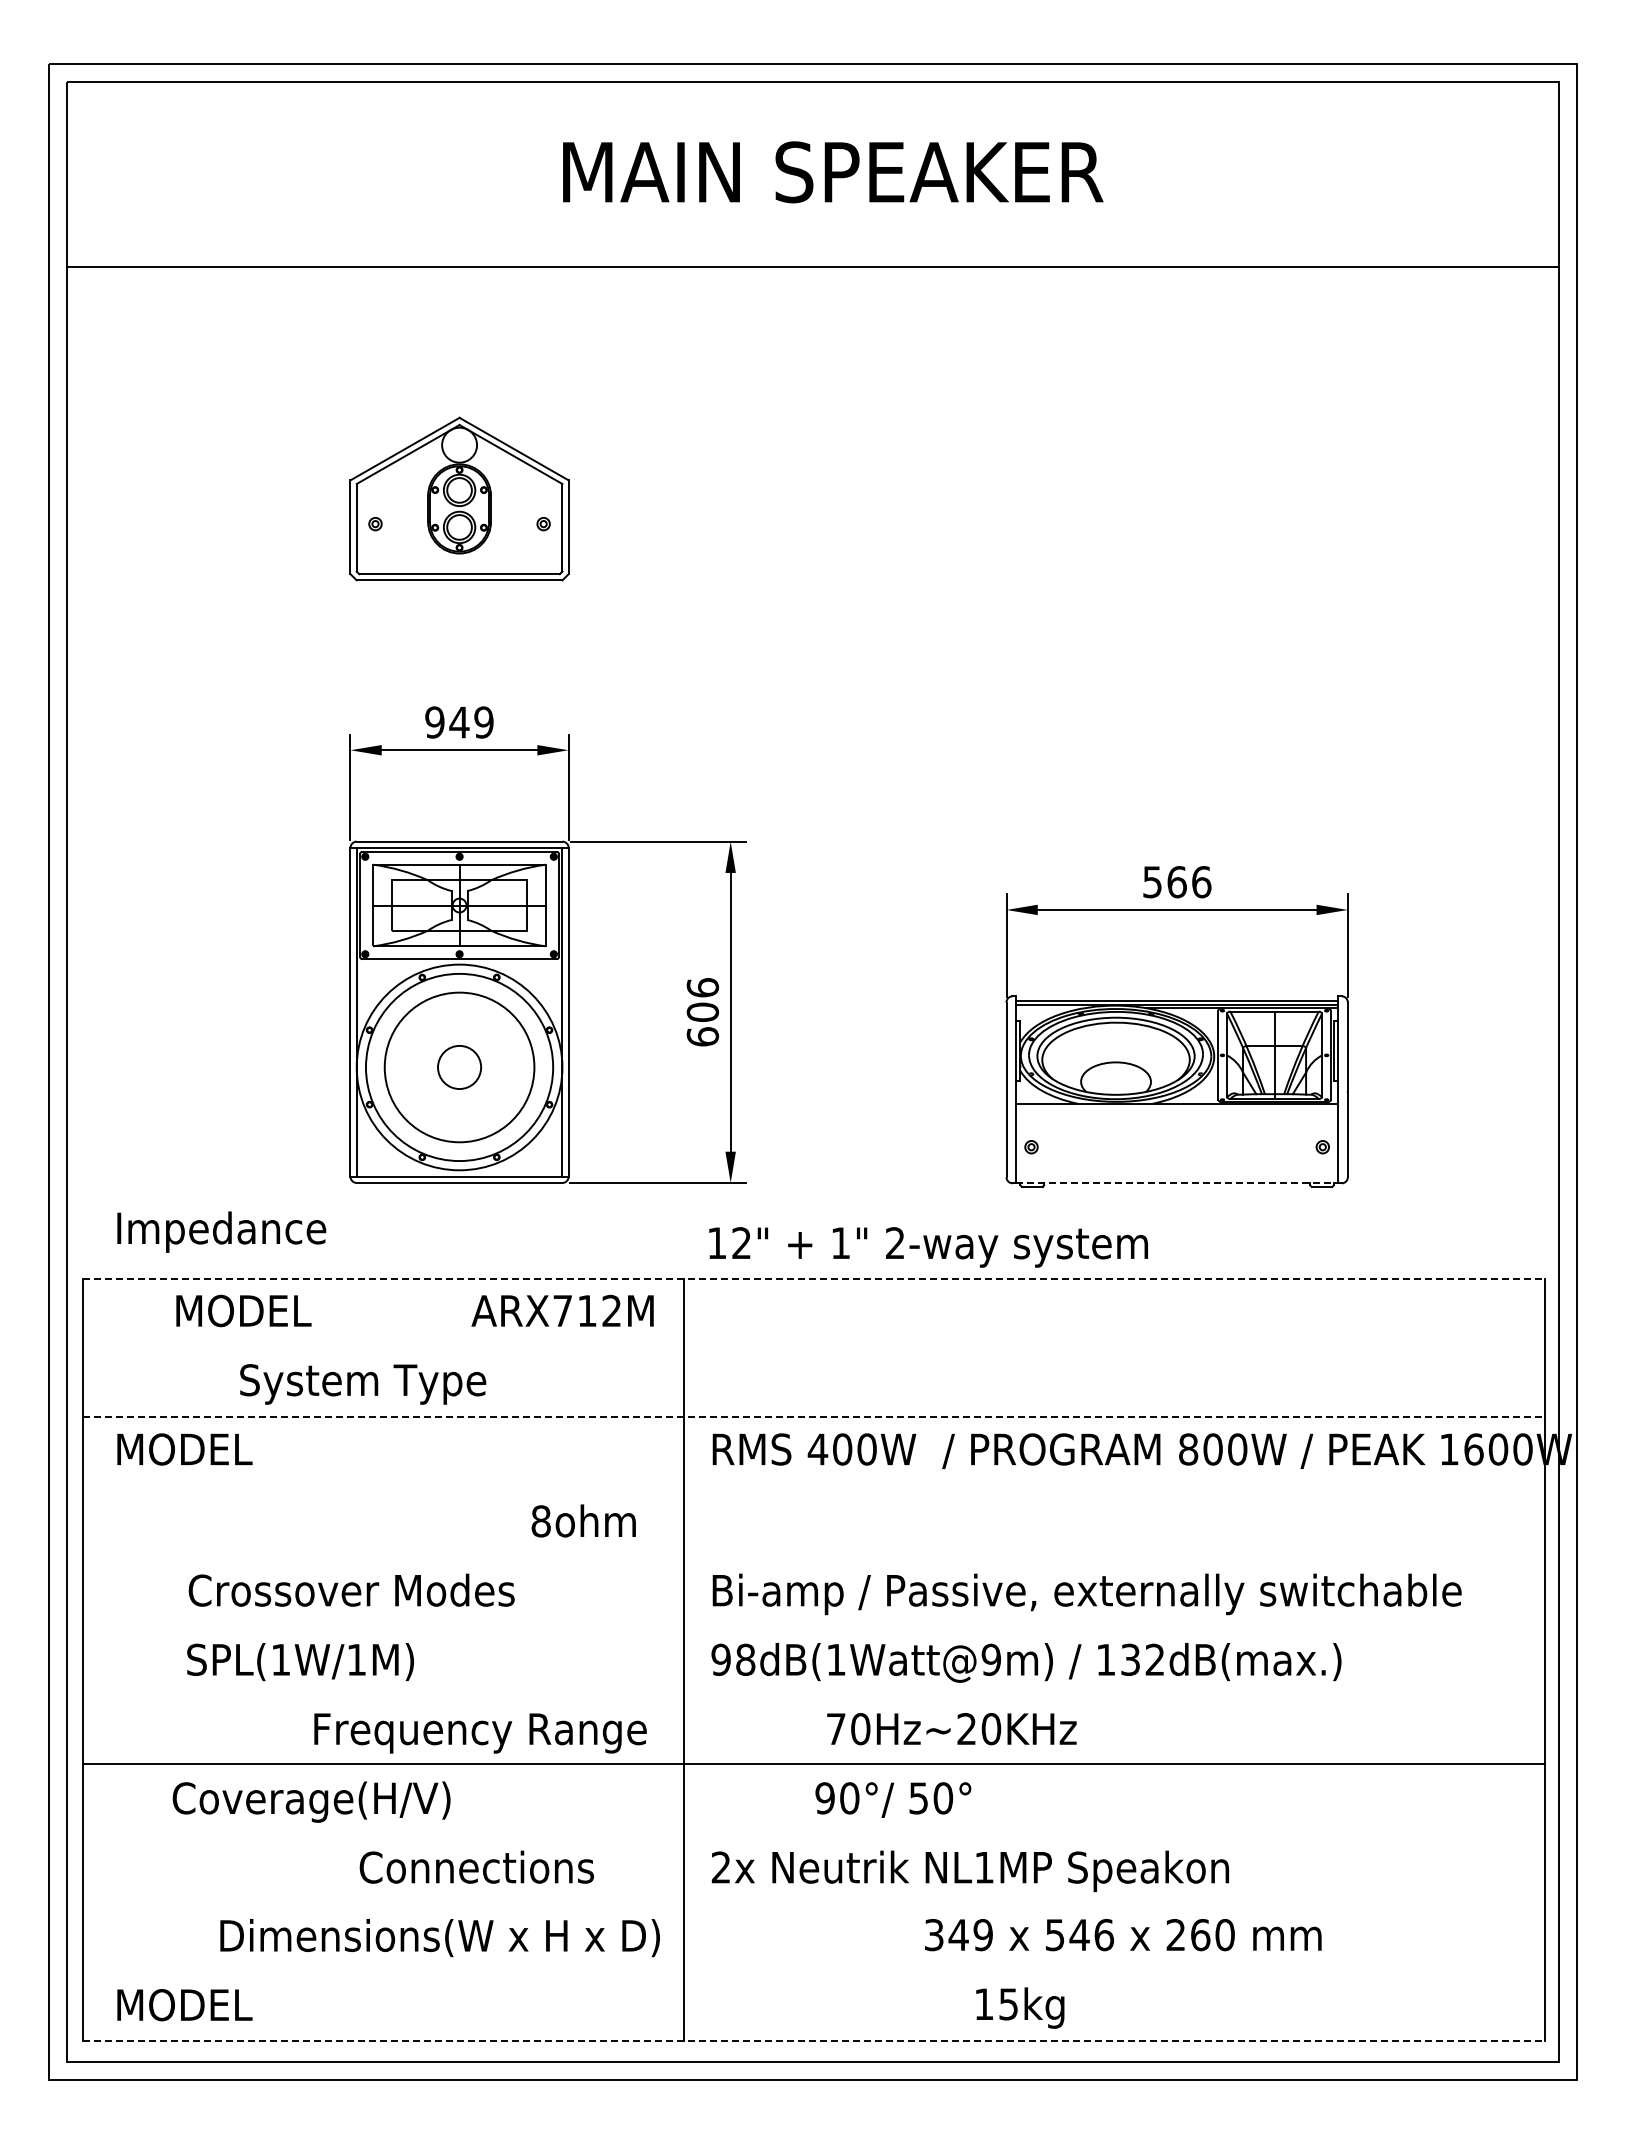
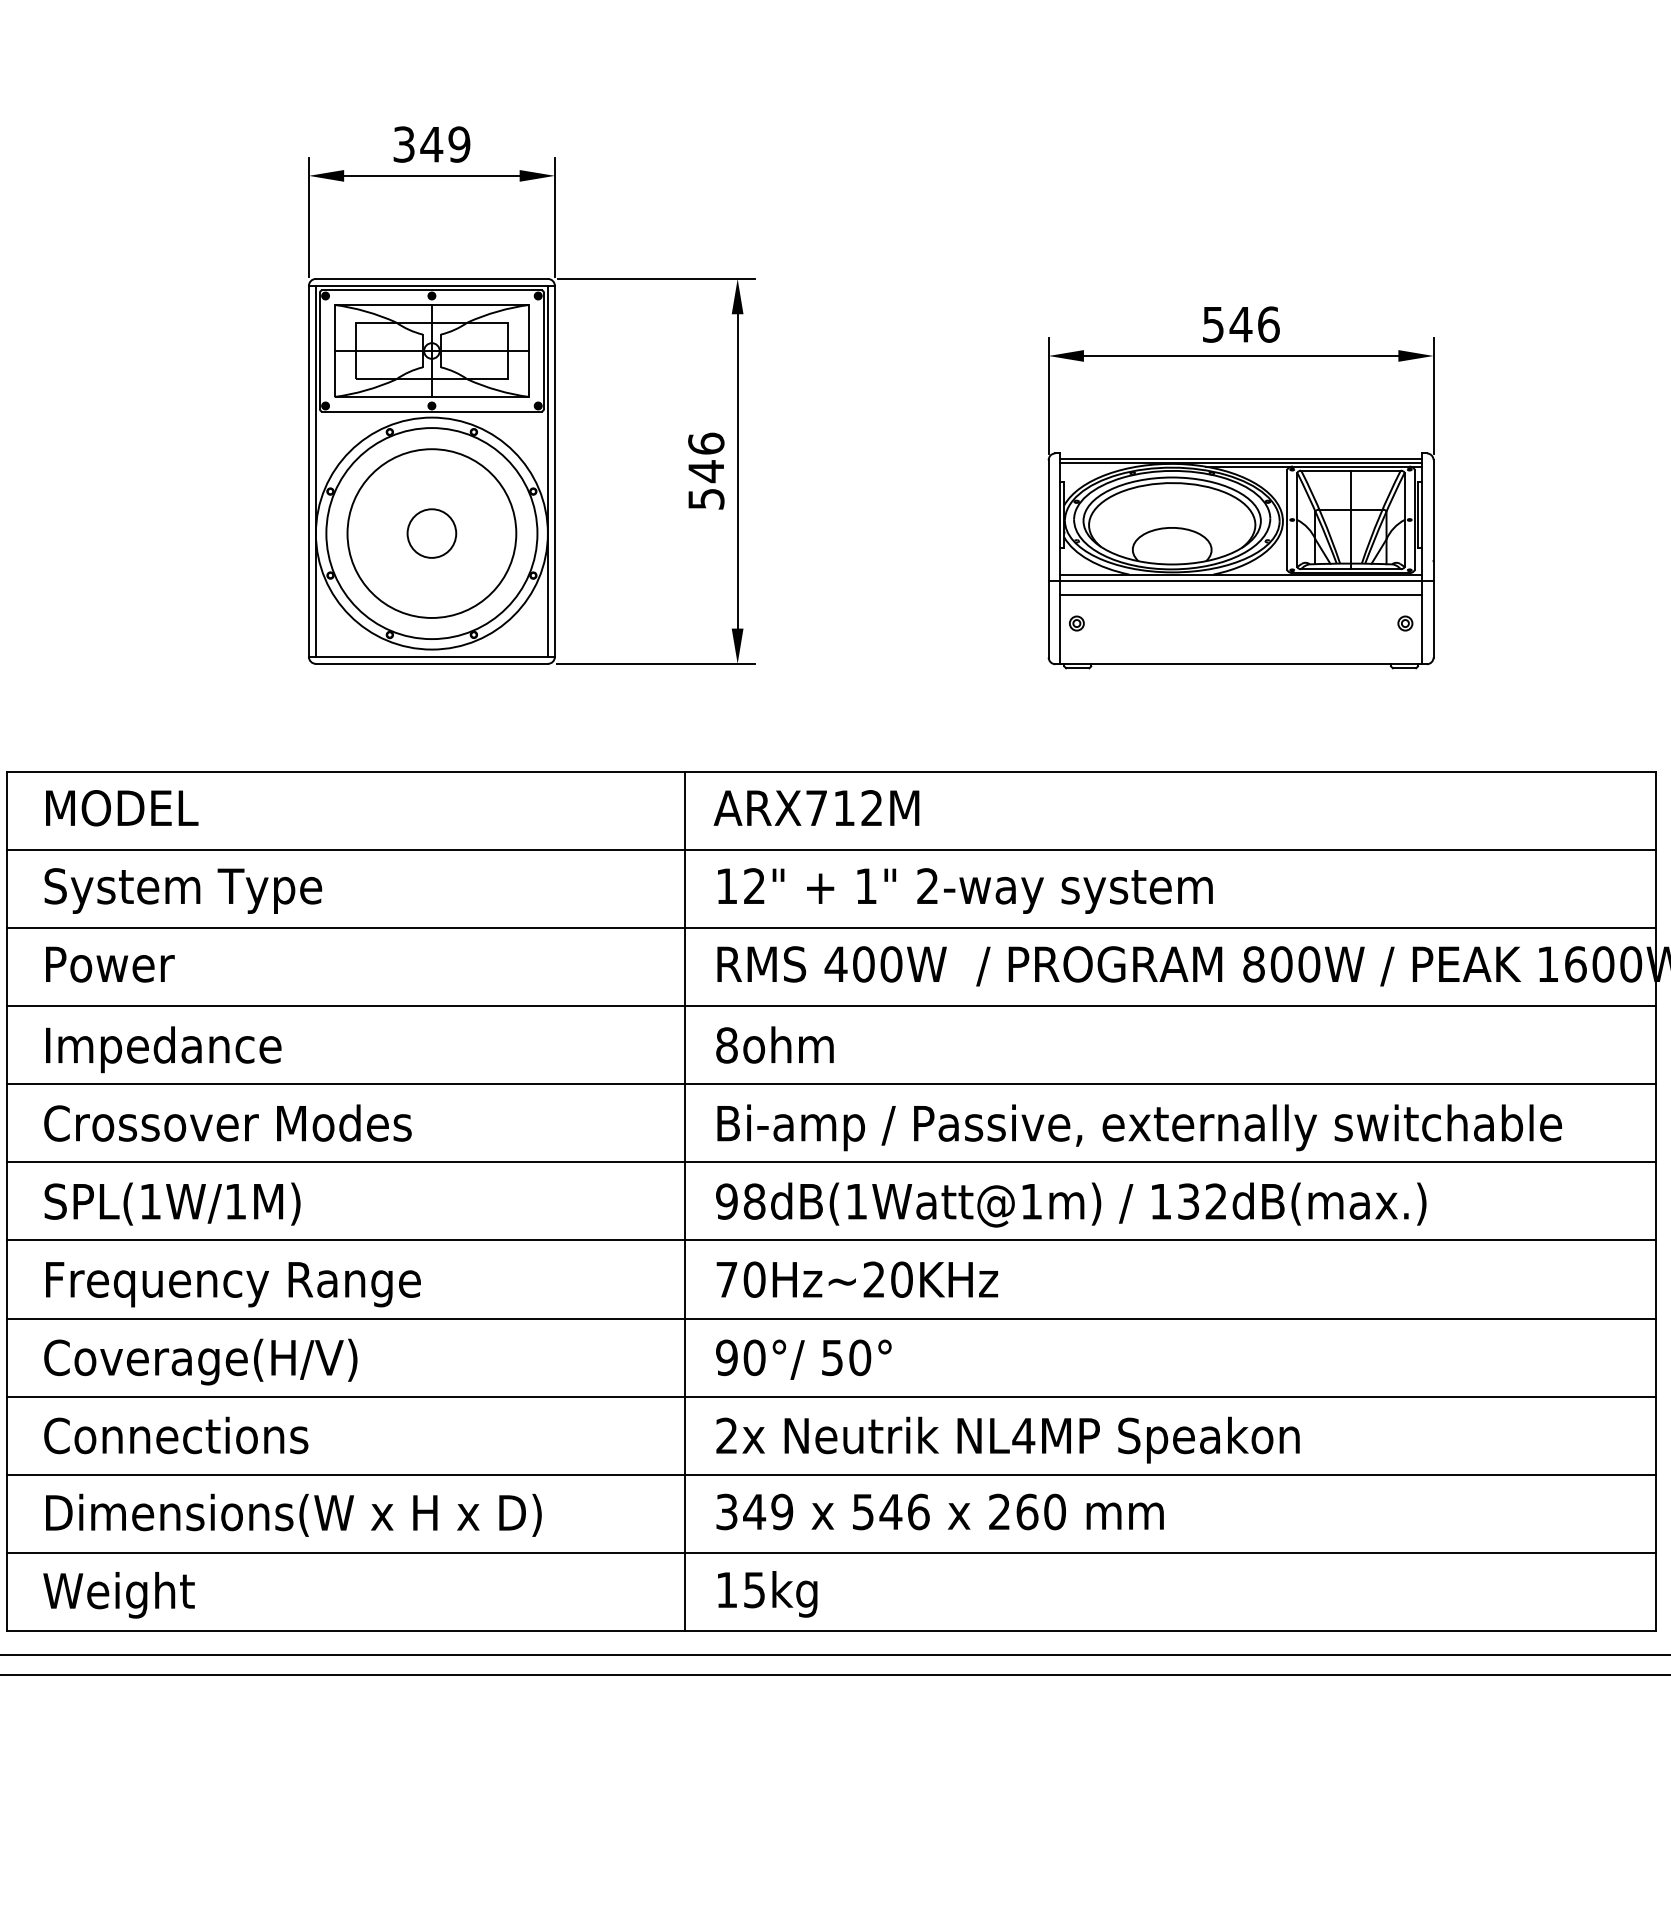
text: (434, 722) -> (403, 144), 949 -> 349
text: (1176, 882) -> (1240, 325), 566 -> 546
text: (702, 1024) -> (705, 485), 606 -> 546
line: (1176, 1109) -> (1240, 581), added
line: (1176, 1122) -> (1240, 595), added
line: (1177, 1182) -> (1241, 663), dashed -> solid
text: (221, 1231) -> (163, 1048), moved
text: (928, 1247) -> (965, 891), moved
line: (814, 1278) -> (832, 771), dashed -> solid
text: (243, 1310) -> (121, 807), moved
text: (562, 1310) -> (816, 807), moved
line: (814, 1348) -> (832, 850), added
text: (363, 1384) -> (183, 891), moved
line: (814, 1417) -> (832, 928), dashed -> solid
text: (186, 1449) -> (123, 964), MODEL -> Power
line: (814, 1486) -> (832, 1006), added
text: (583, 1520) -> (774, 1044), moved
line: (814, 1555) -> (832, 1083), added
text: (351, 1589) -> (227, 1122), moved
line: (814, 1625) -> (832, 1162), added
text: (990, 1659) -> (1030, 1201), 98dB(1Watt@9m) -> 98dB(1Watt@1m)
text: (300, 1662) -> (172, 1204), moved
line: (814, 1694) -> (832, 1240), added
text: (951, 1729) -> (856, 1280), moved
text: (480, 1733) -> (233, 1284), moved
text: (893, 1799) -> (803, 1359), moved
text: (311, 1801) -> (200, 1361), moved
line: (814, 1832) -> (832, 1396), added
text: (476, 1866) -> (175, 1434), moved
text: (984, 1867) -> (1023, 1435), NL1MP -> NL4MP
line: (814, 1902) -> (832, 1475), added
text: (1123, 1935) -> (940, 1512), moved
text: (439, 1938) -> (293, 1515), moved
line: (814, 1971) -> (832, 1553), added
text: (1020, 2007) -> (767, 1593), moved
text: (183, 2008) -> (120, 1594), MODEL -> Weight
line: (814, 2040) -> (832, 1630), dashed -> solid

